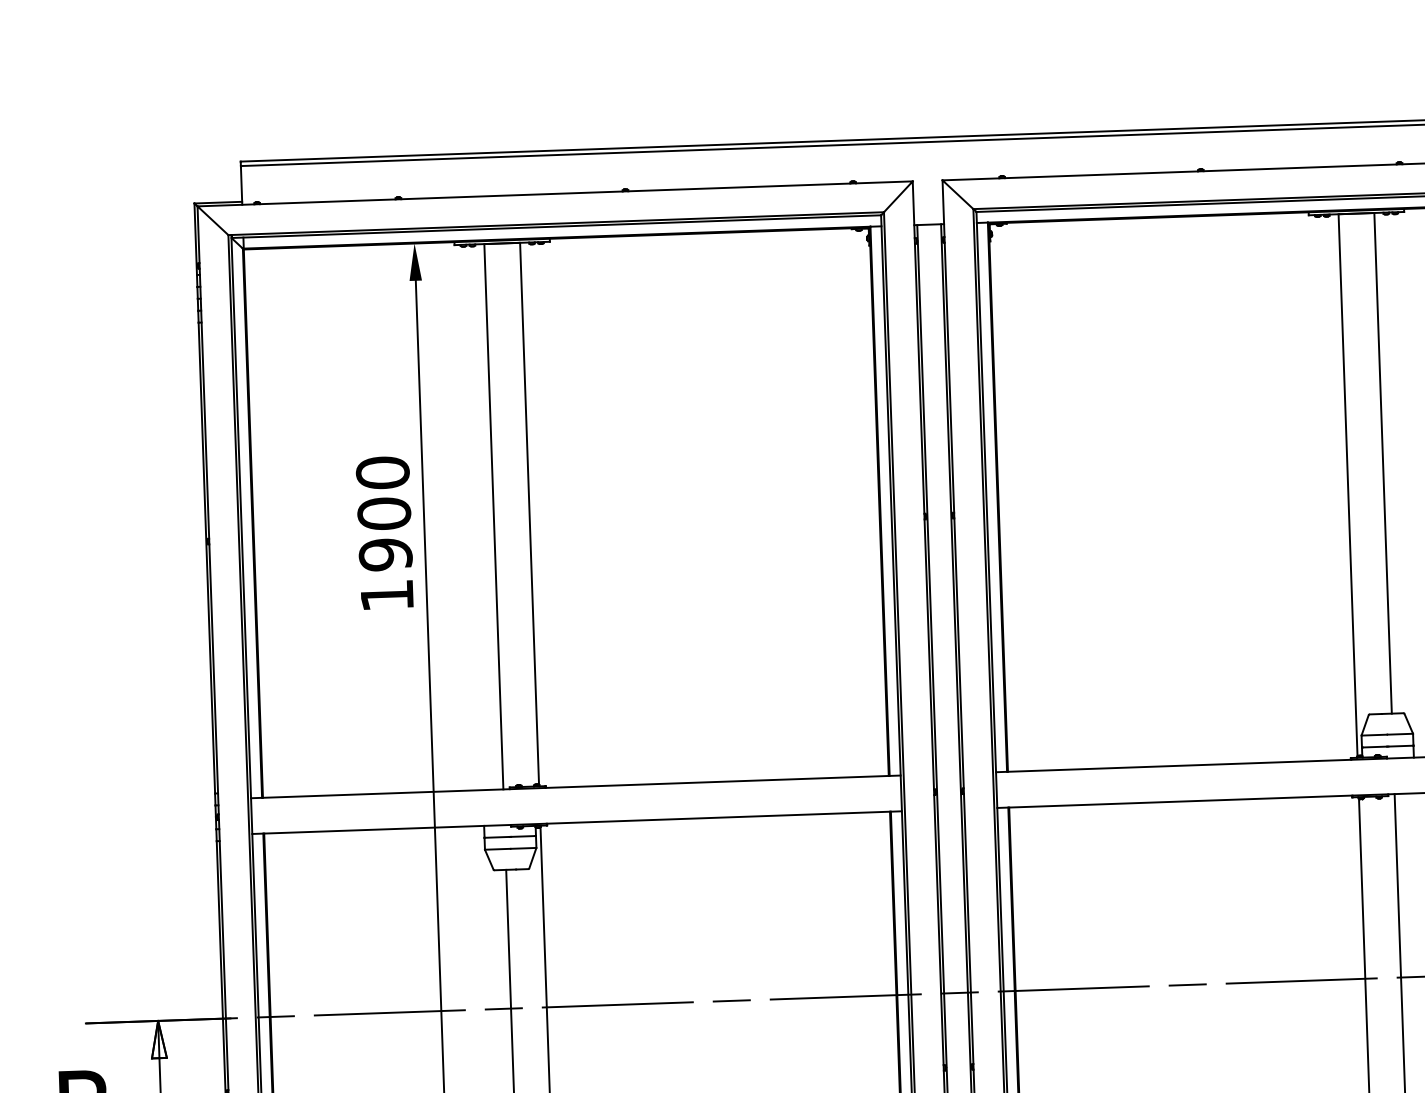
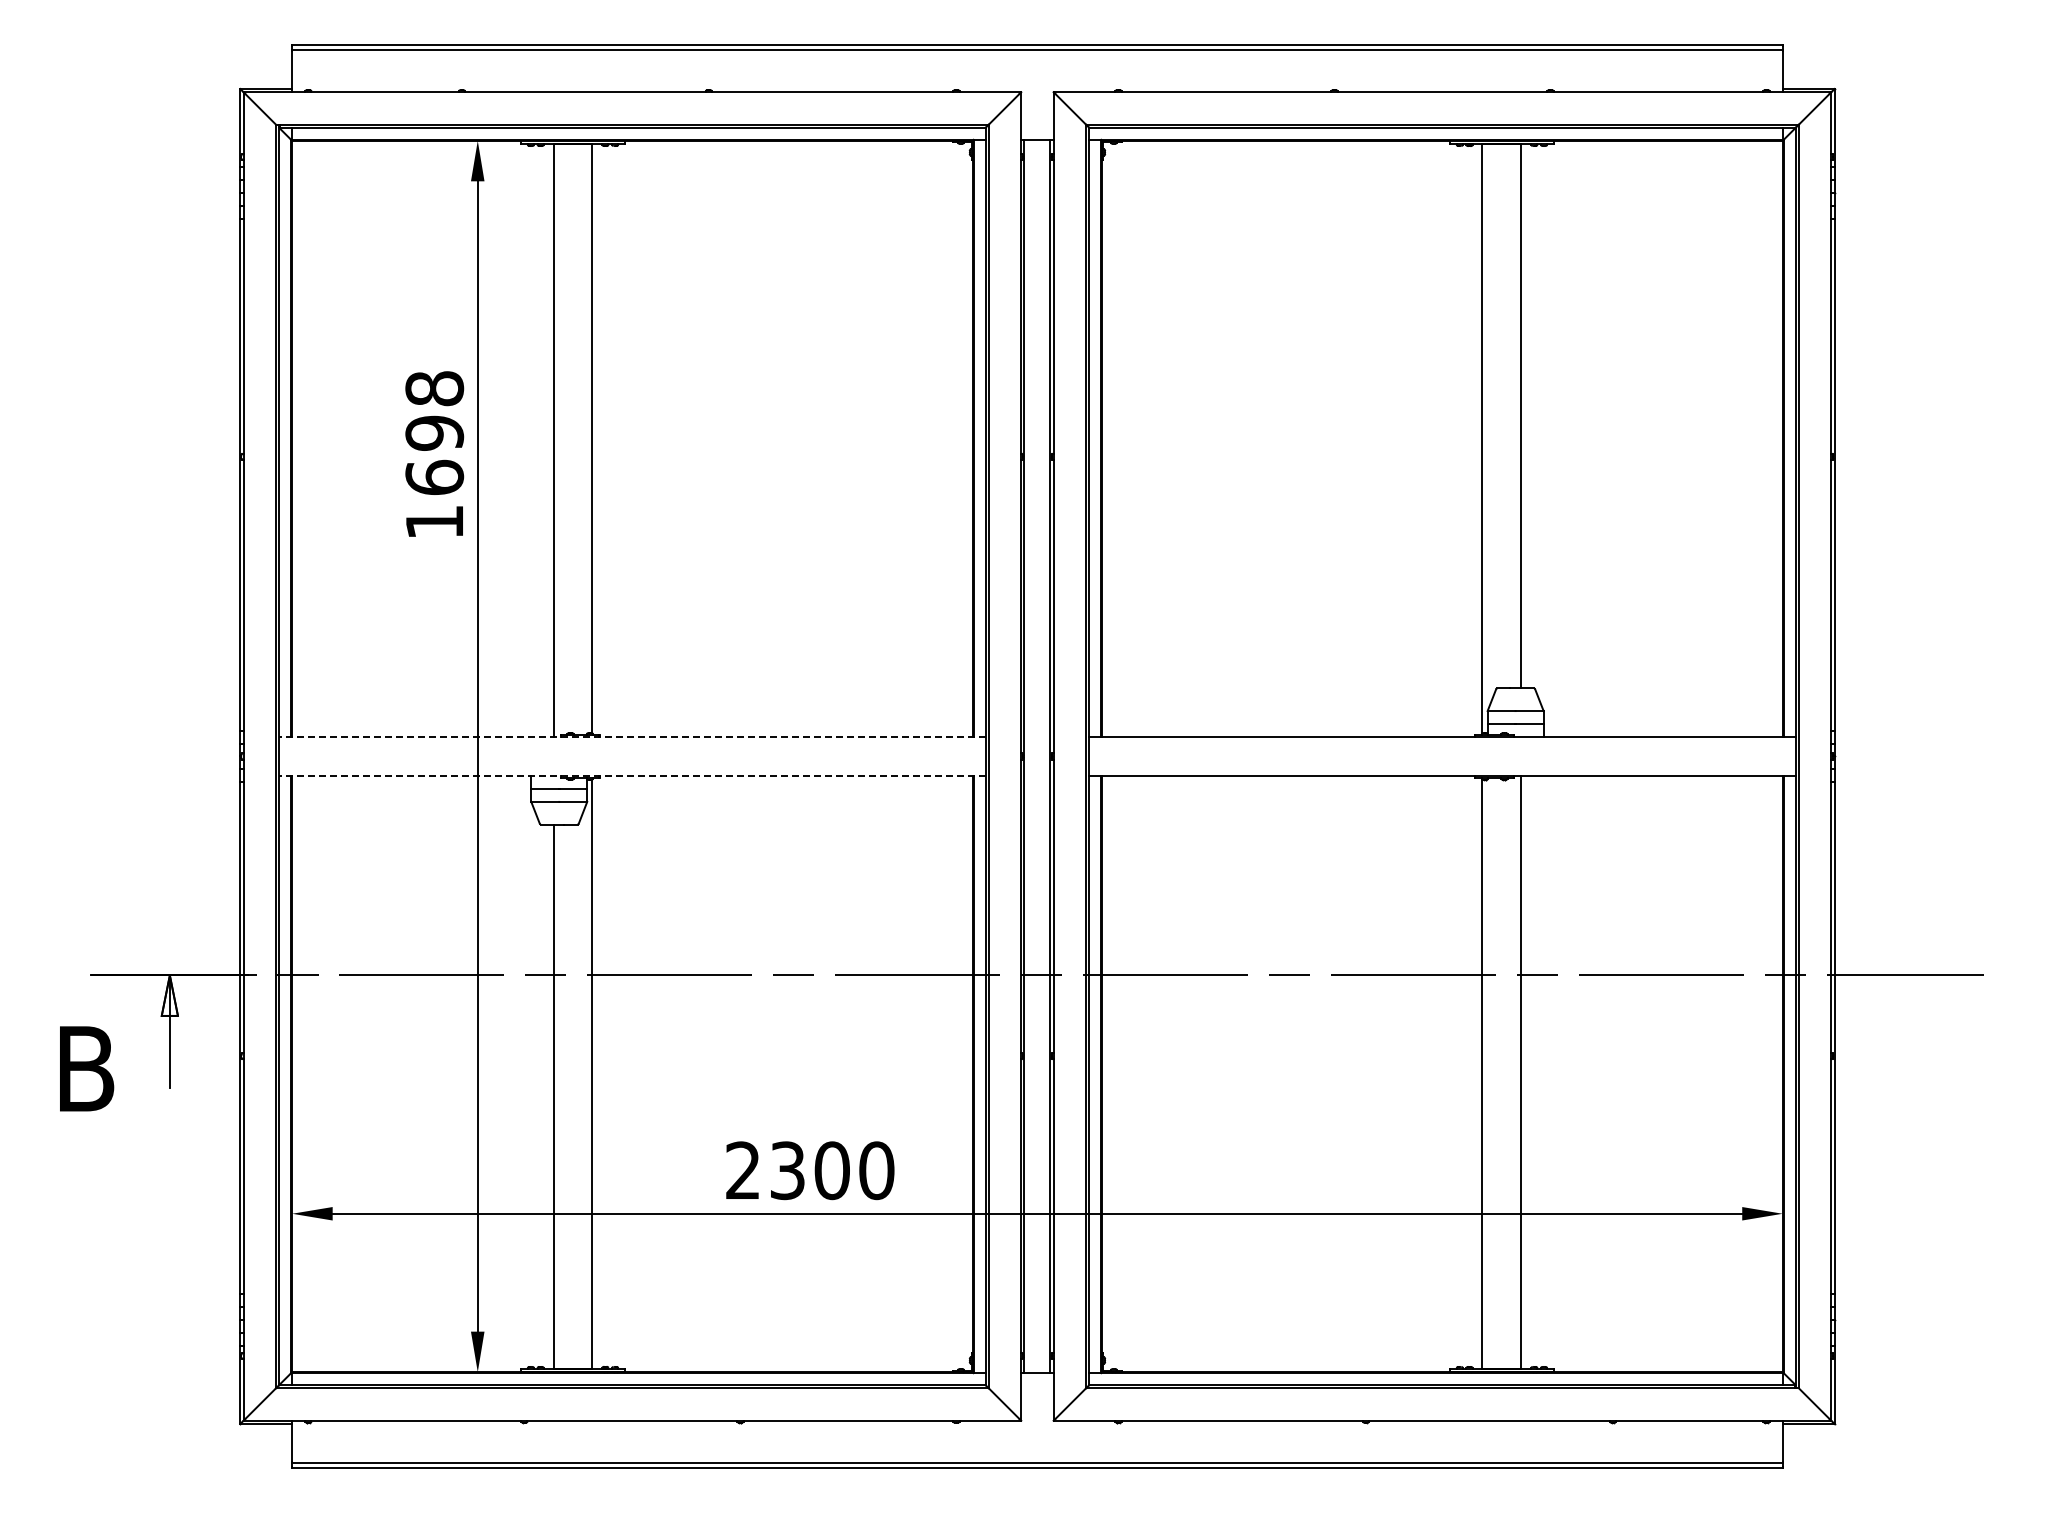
text: (384, 514) -> (434, 433), 1900 -> 1698
line: (575, 787) -> (631, 737), solid -> dashed
line: (576, 822) -> (631, 775), solid -> dashed

